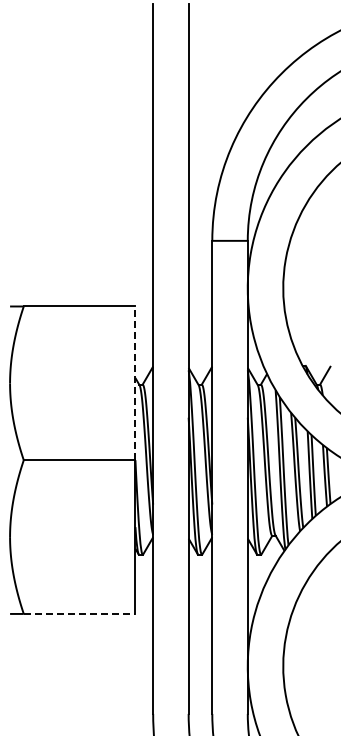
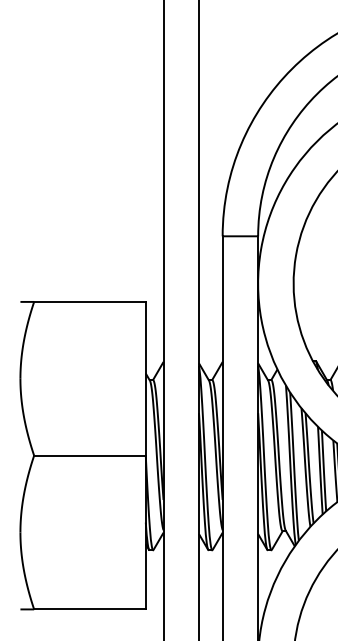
line: (135, 383) -> (145, 378), dashed -> solid
line: (79, 613) -> (89, 608), dashed -> solid

